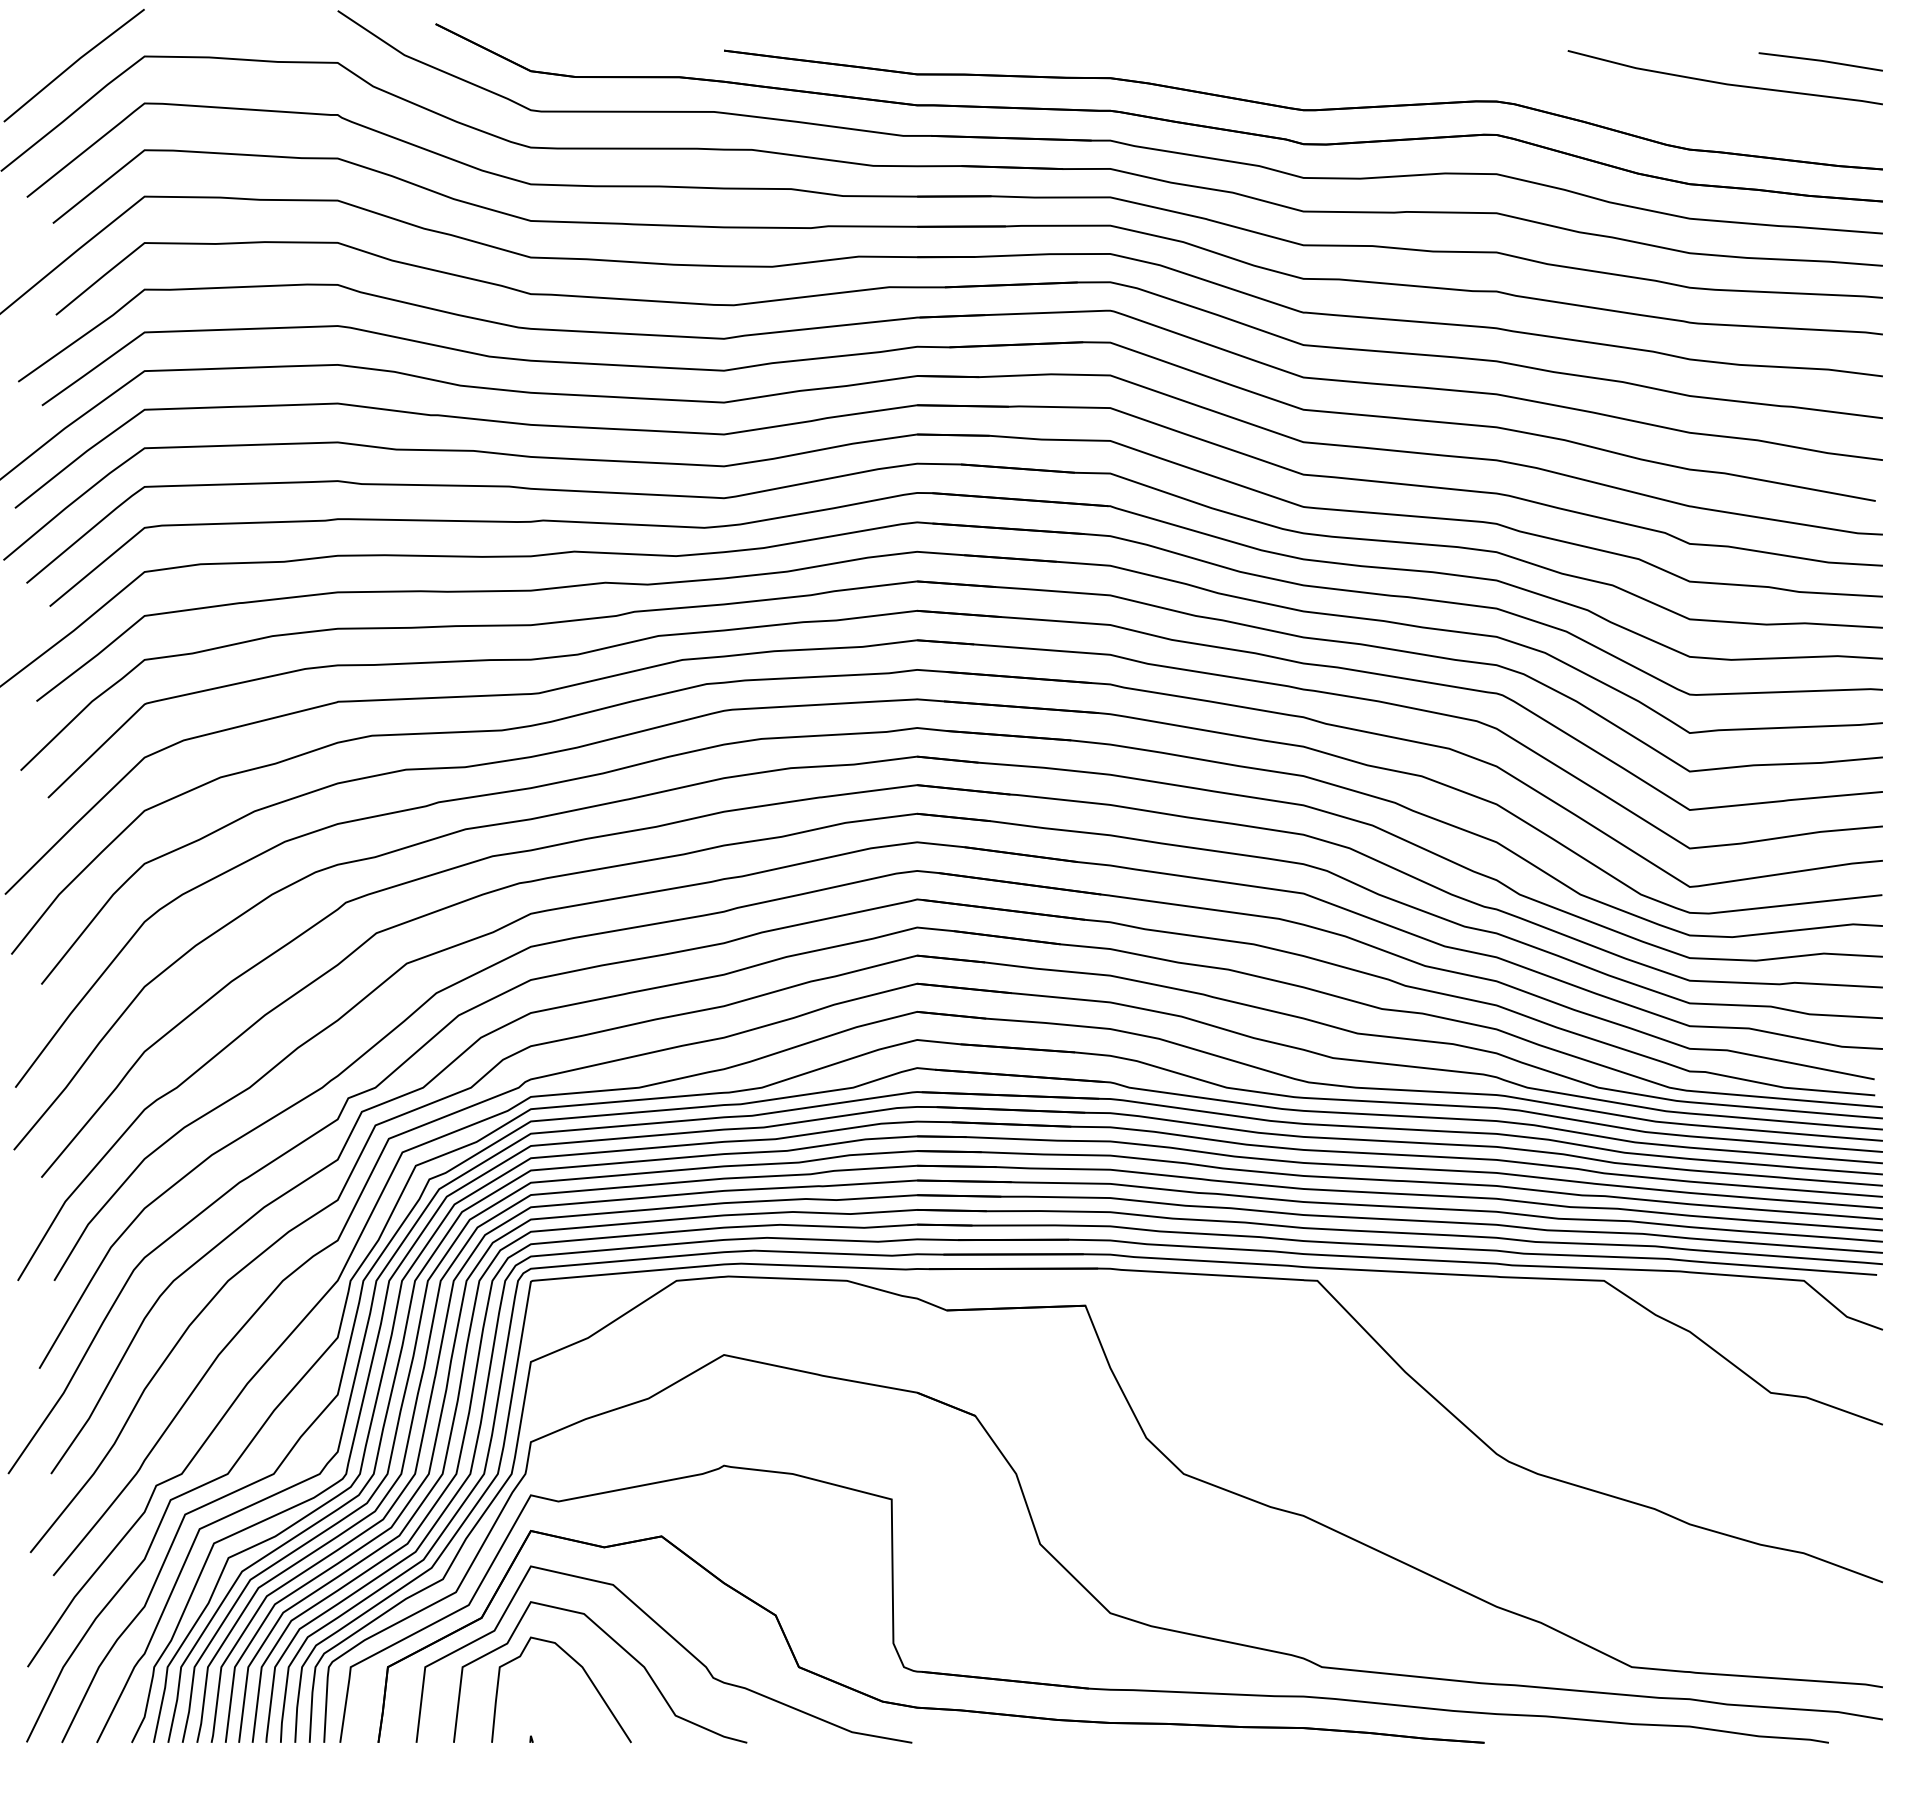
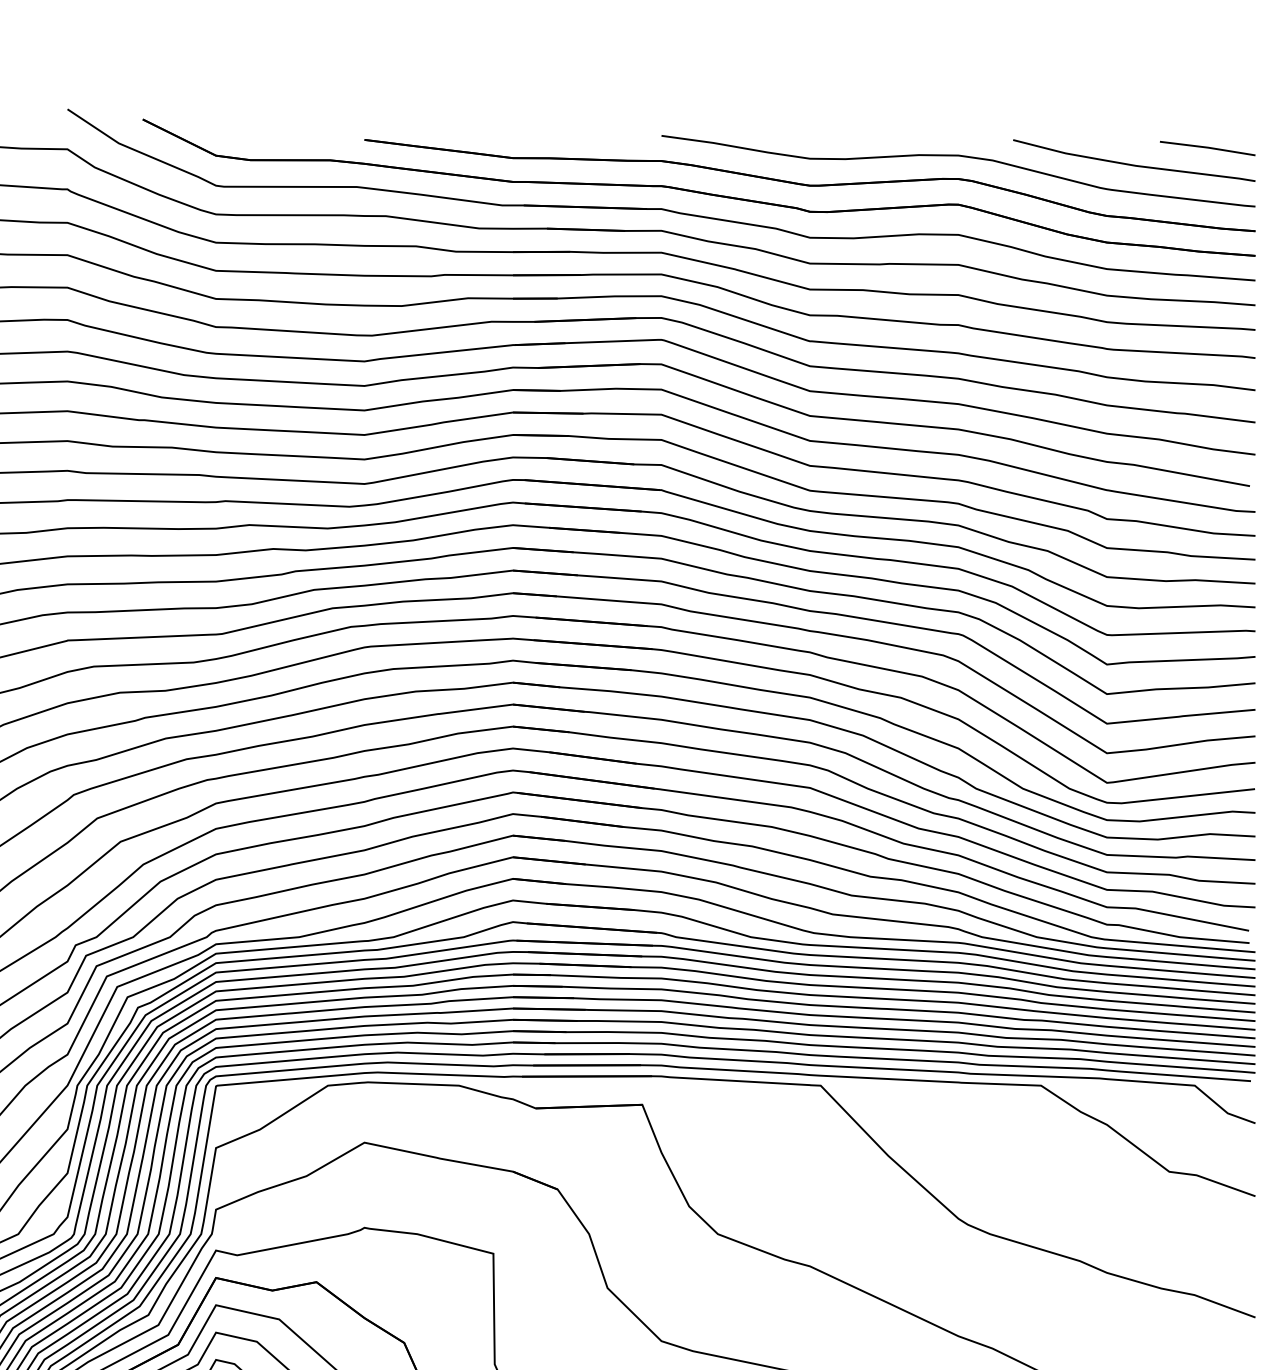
curve: (1498, 72) -> (959, 156), added

